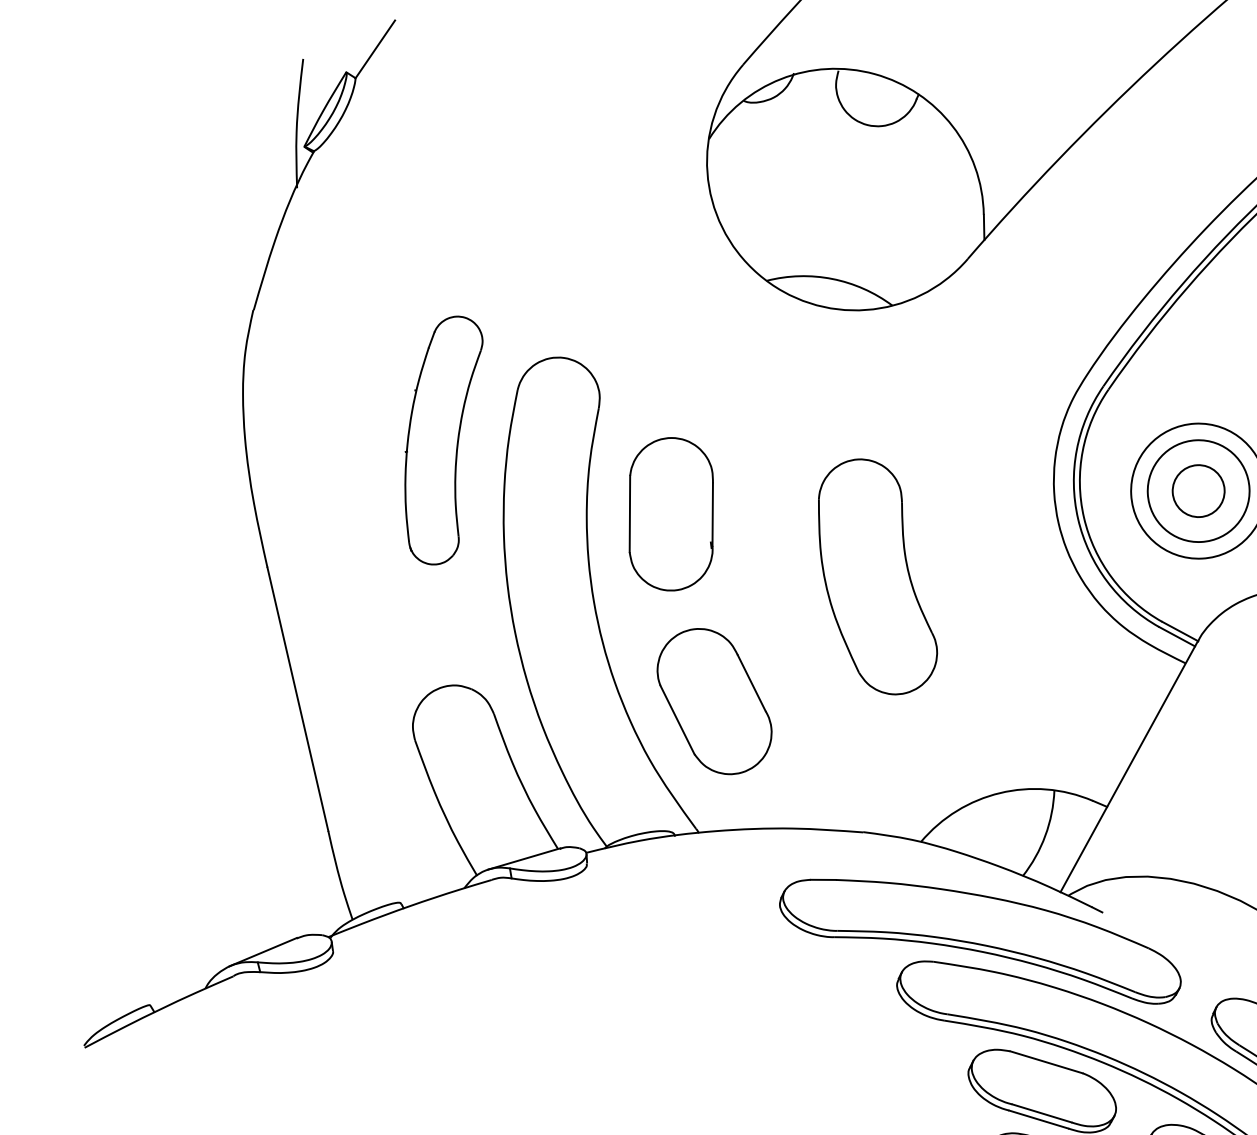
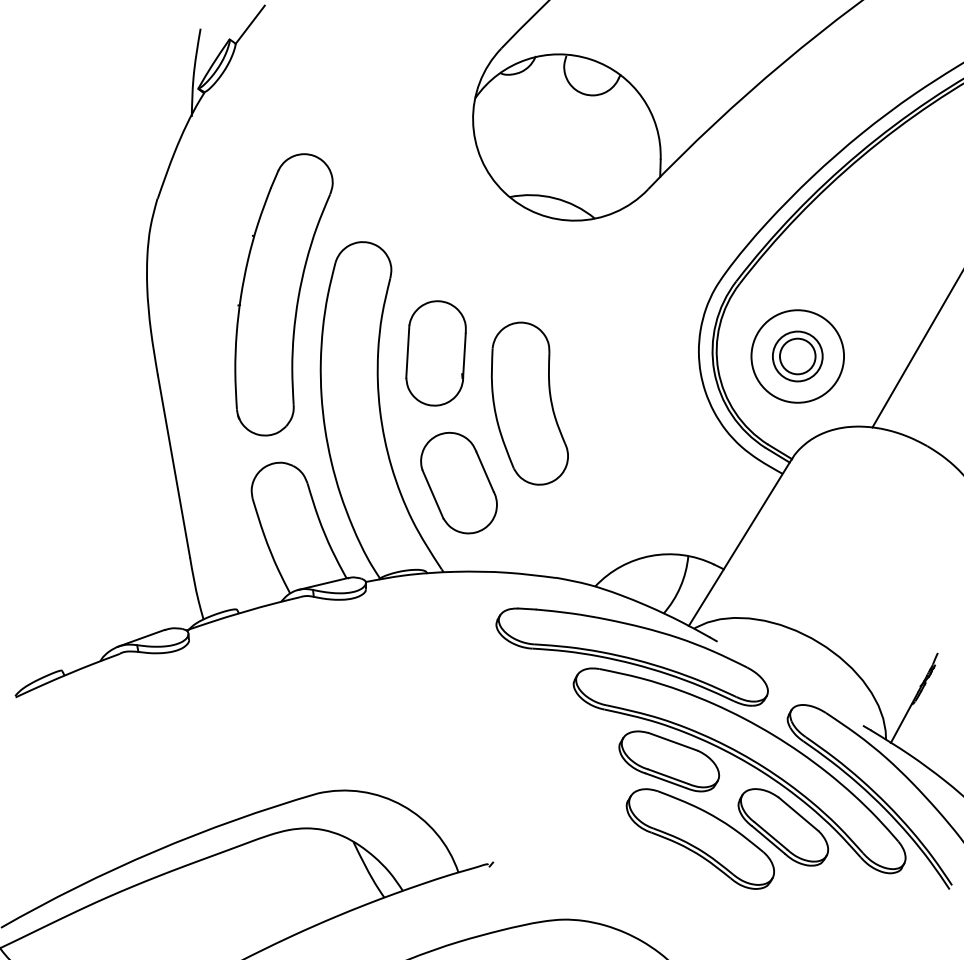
part: (444, 440) -> (283, 294), size x1.67
circle: (1198, 491) -> (797, 356), size x0.71
part: (876, 576) -> (529, 403), moved

